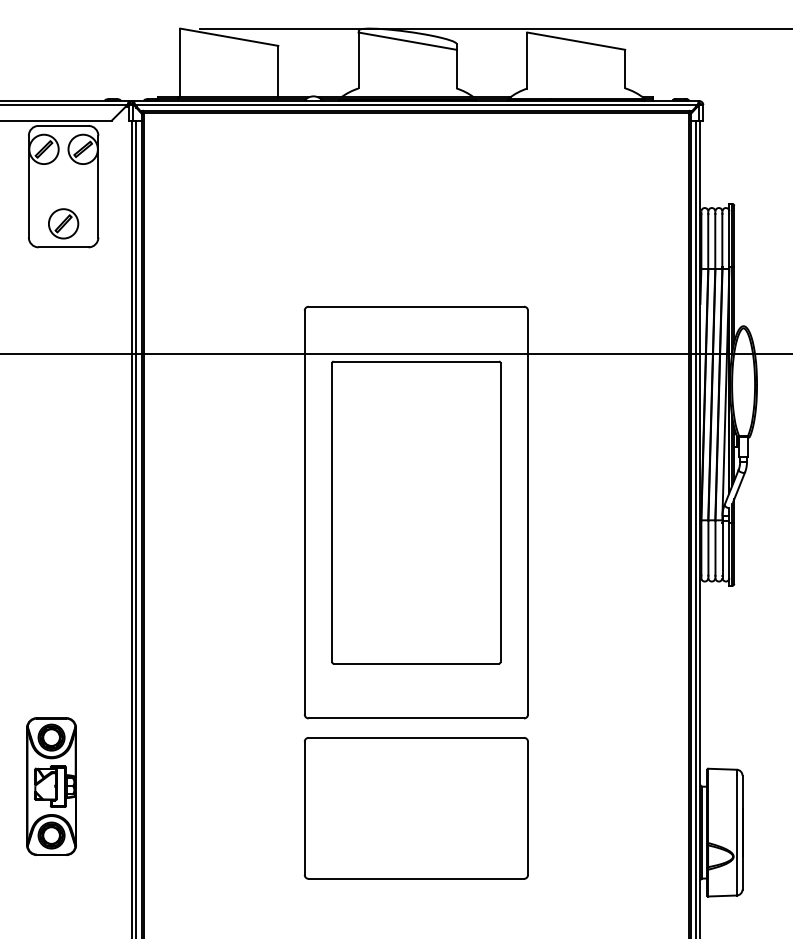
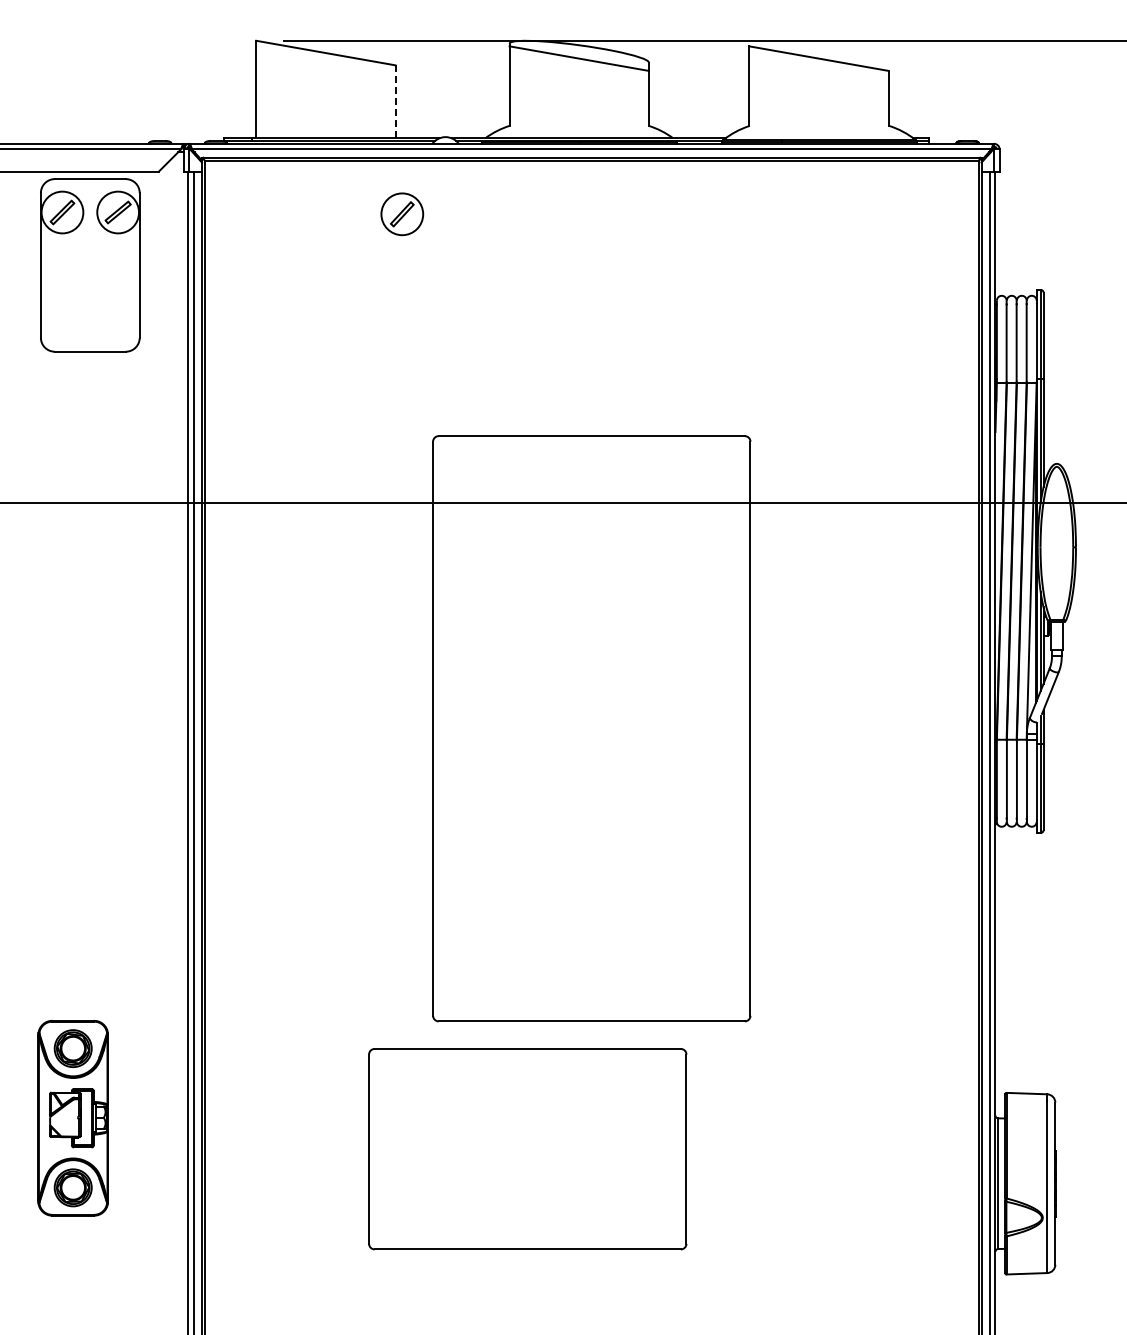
line: (278, 71) -> (395, 101), solid -> dashed
part: (63, 223) -> (402, 214), moved
part: (416, 512) -> (591, 728), removed
part: (416, 808) -> (527, 1149), moved

